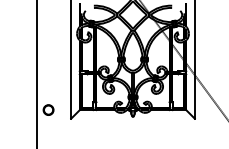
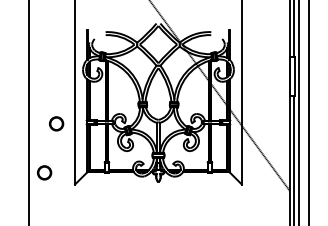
circle: (57, 73) -> (56, 123), added

